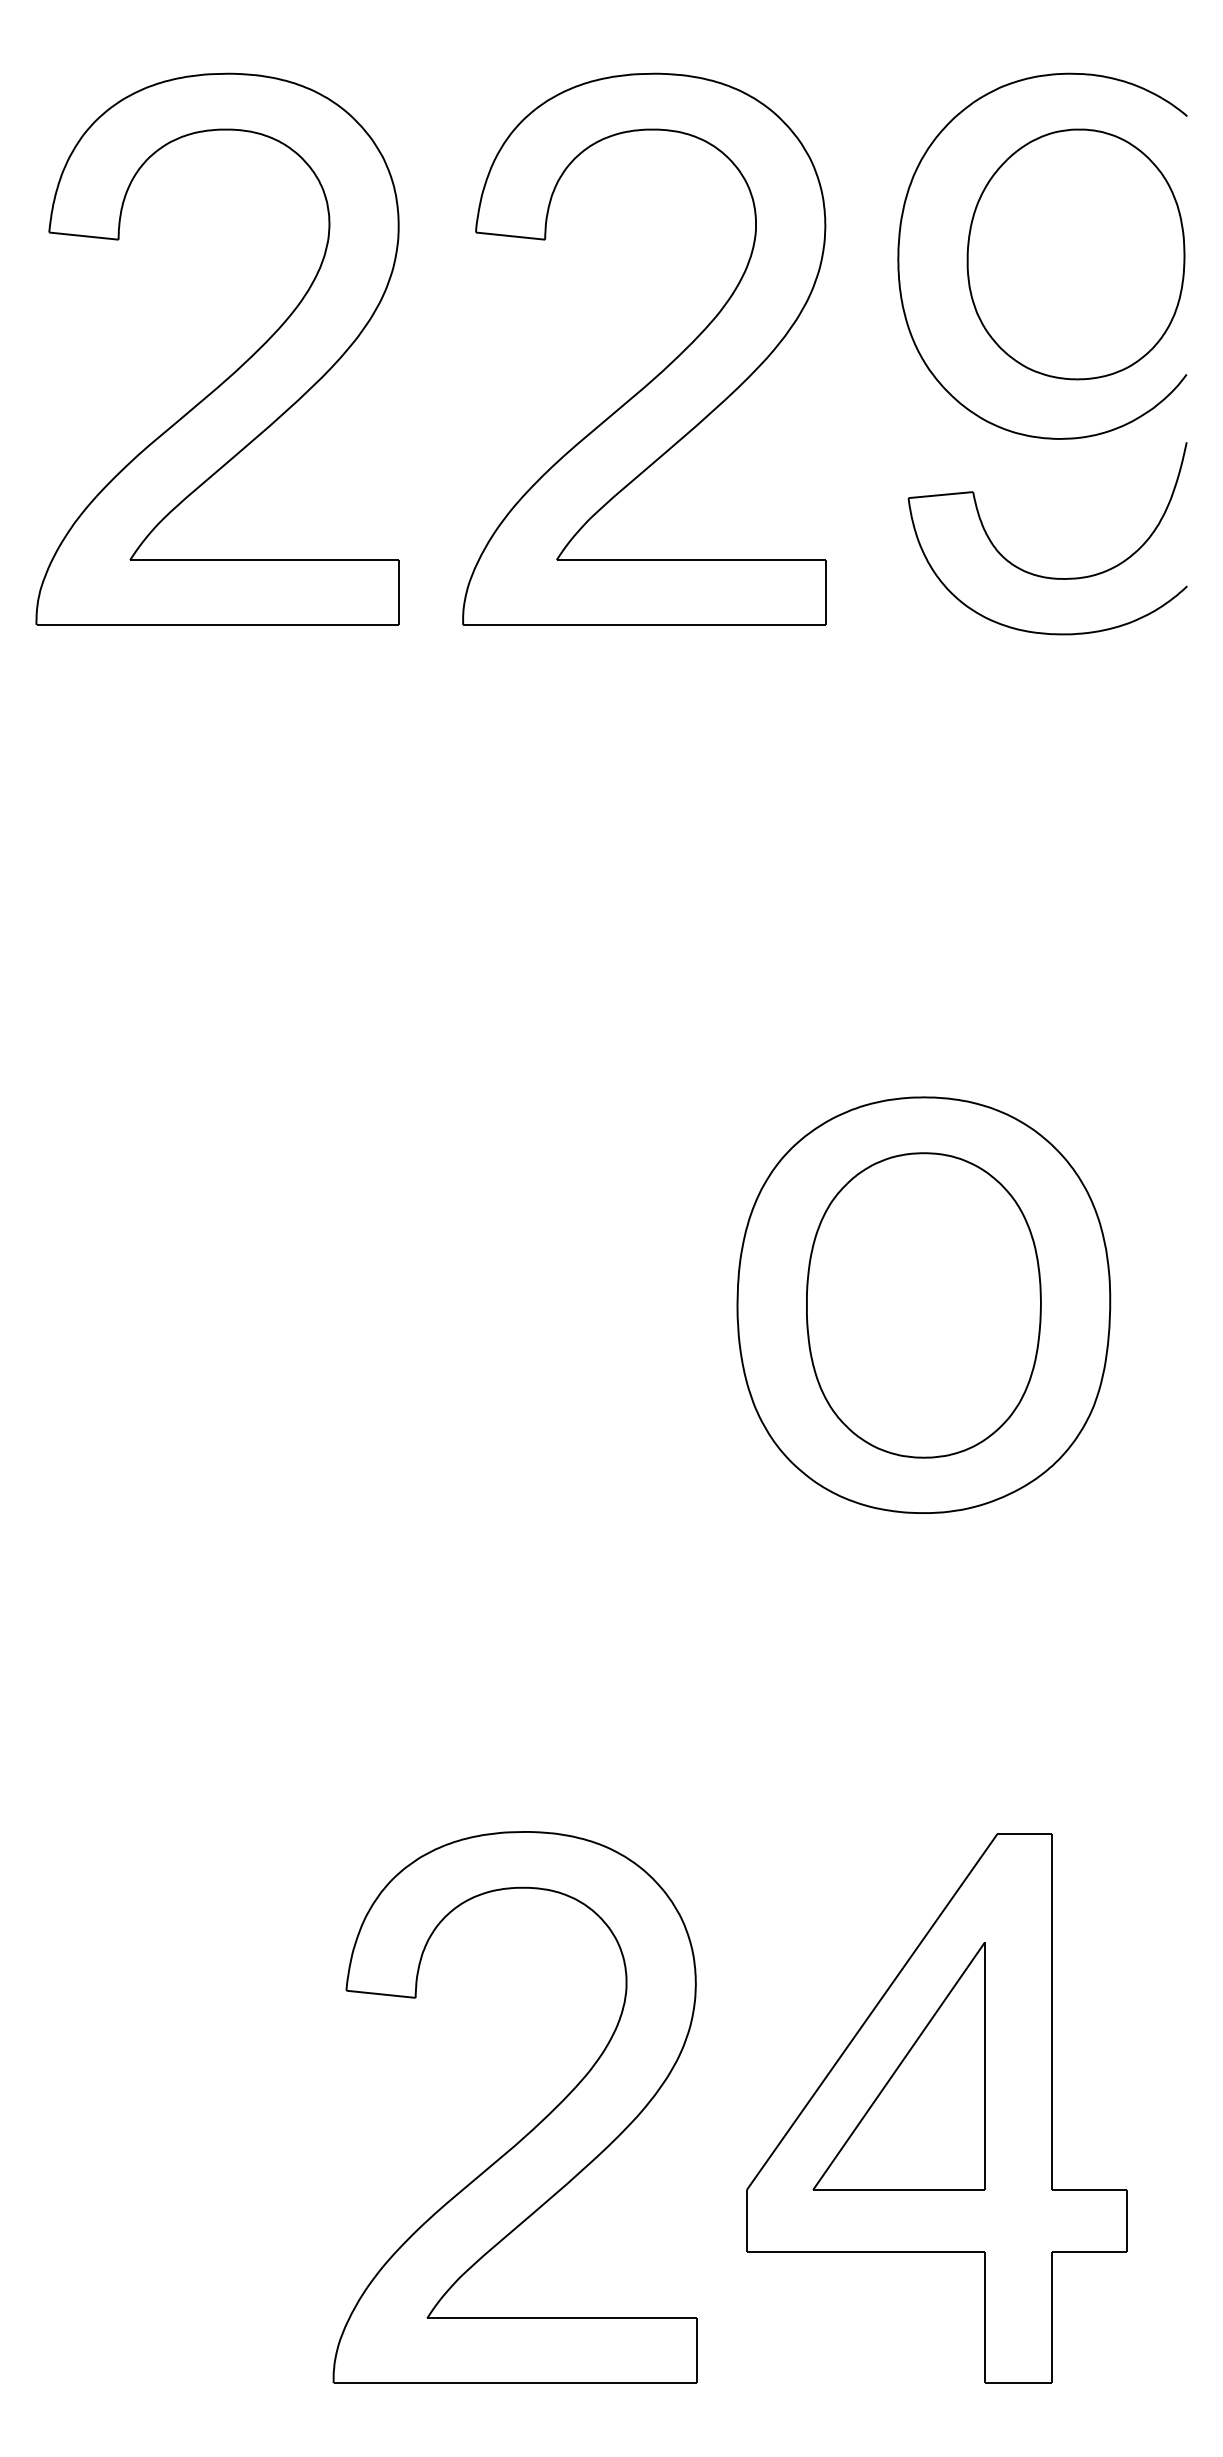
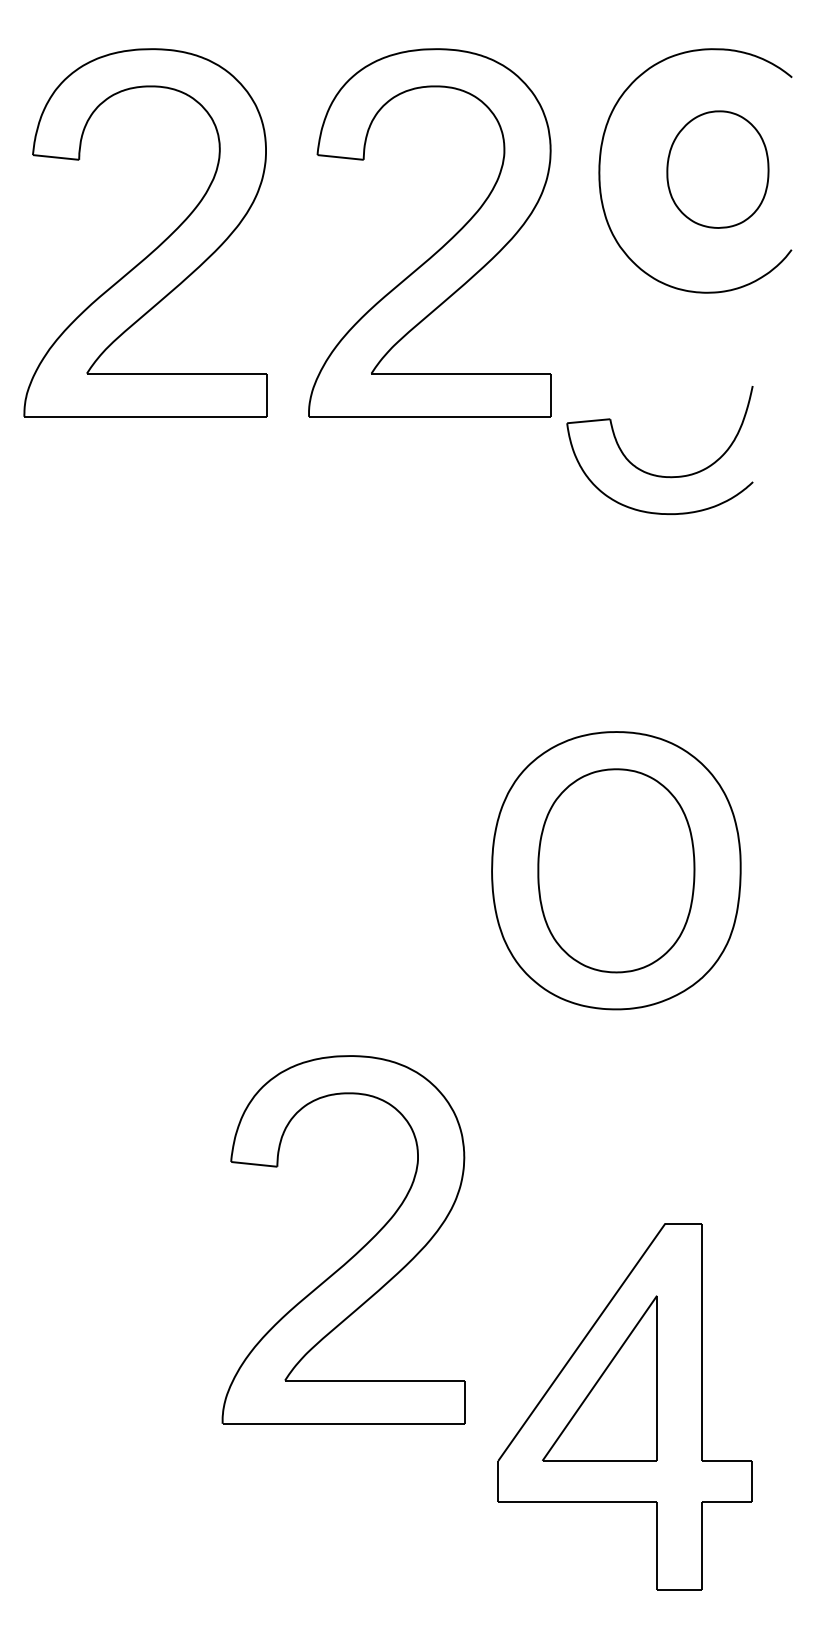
part: (1075, 254) -> (717, 169), size x0.7
part: (1036, 573) -> (652, 473), moved
part: (534, 2126) -> (356, 1252), moved

